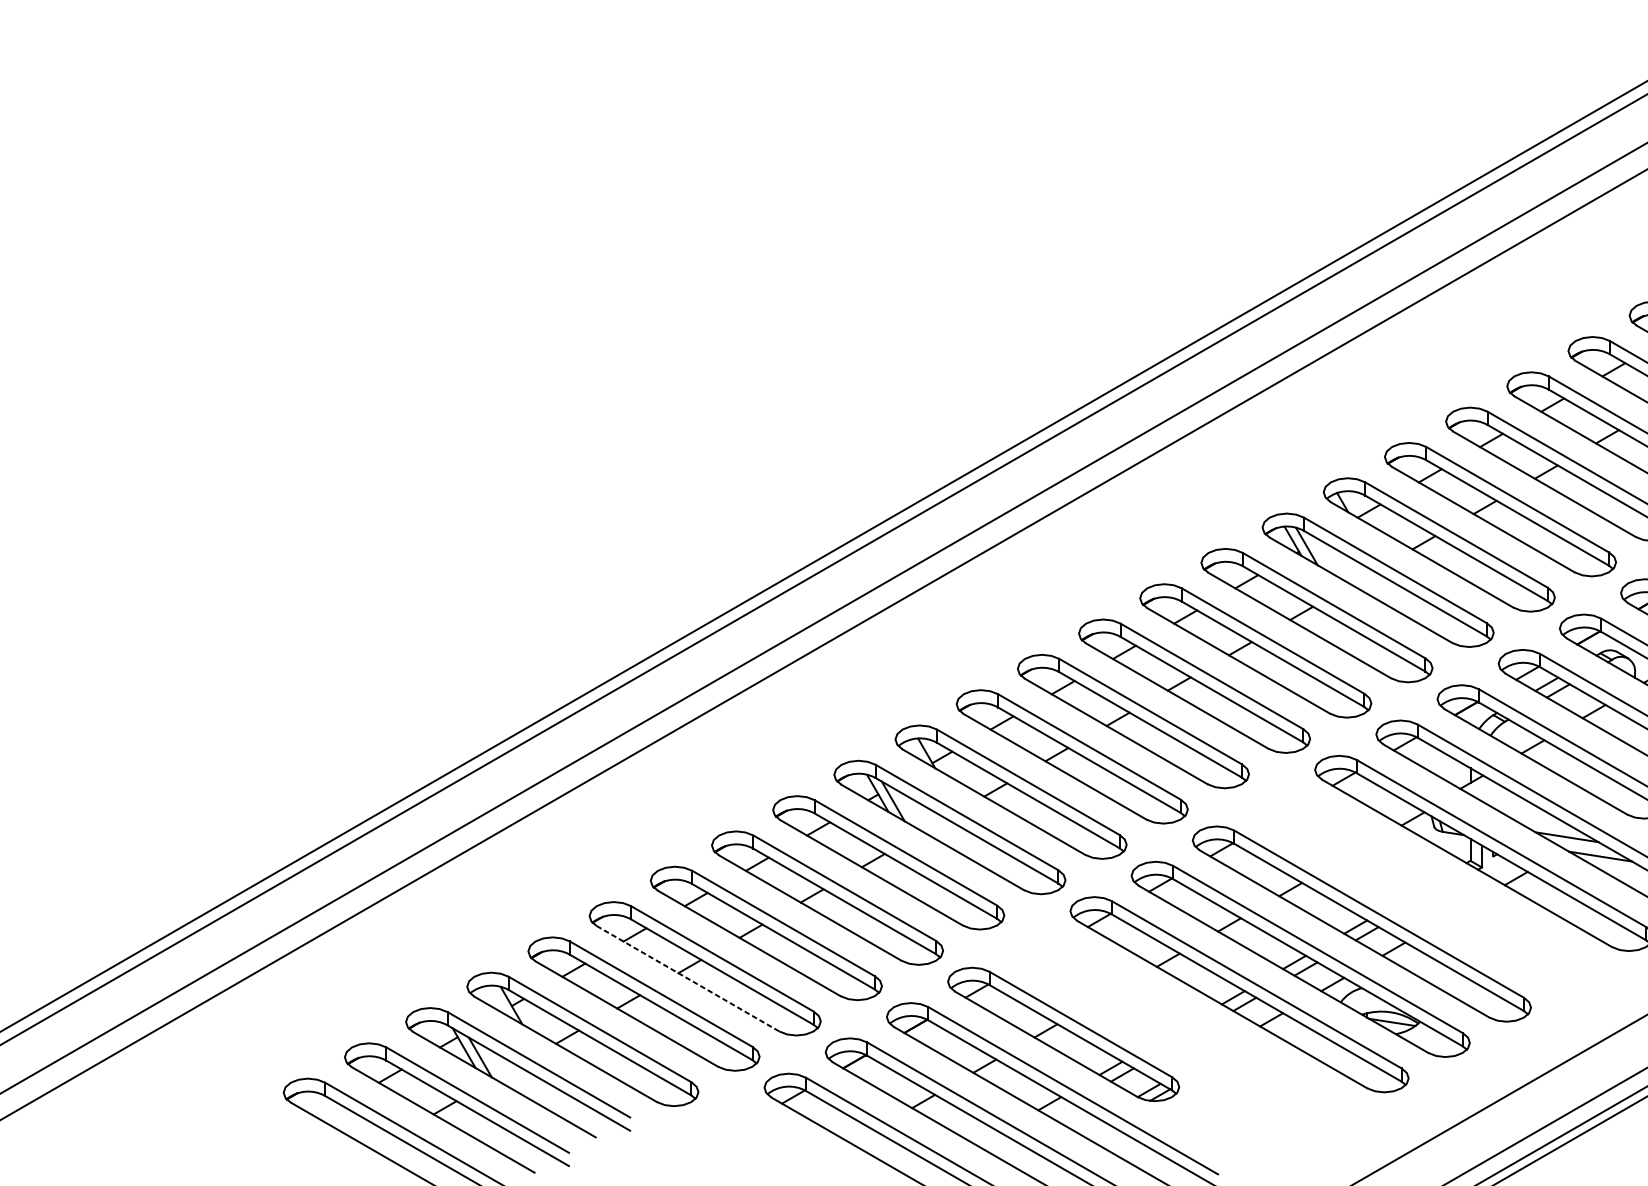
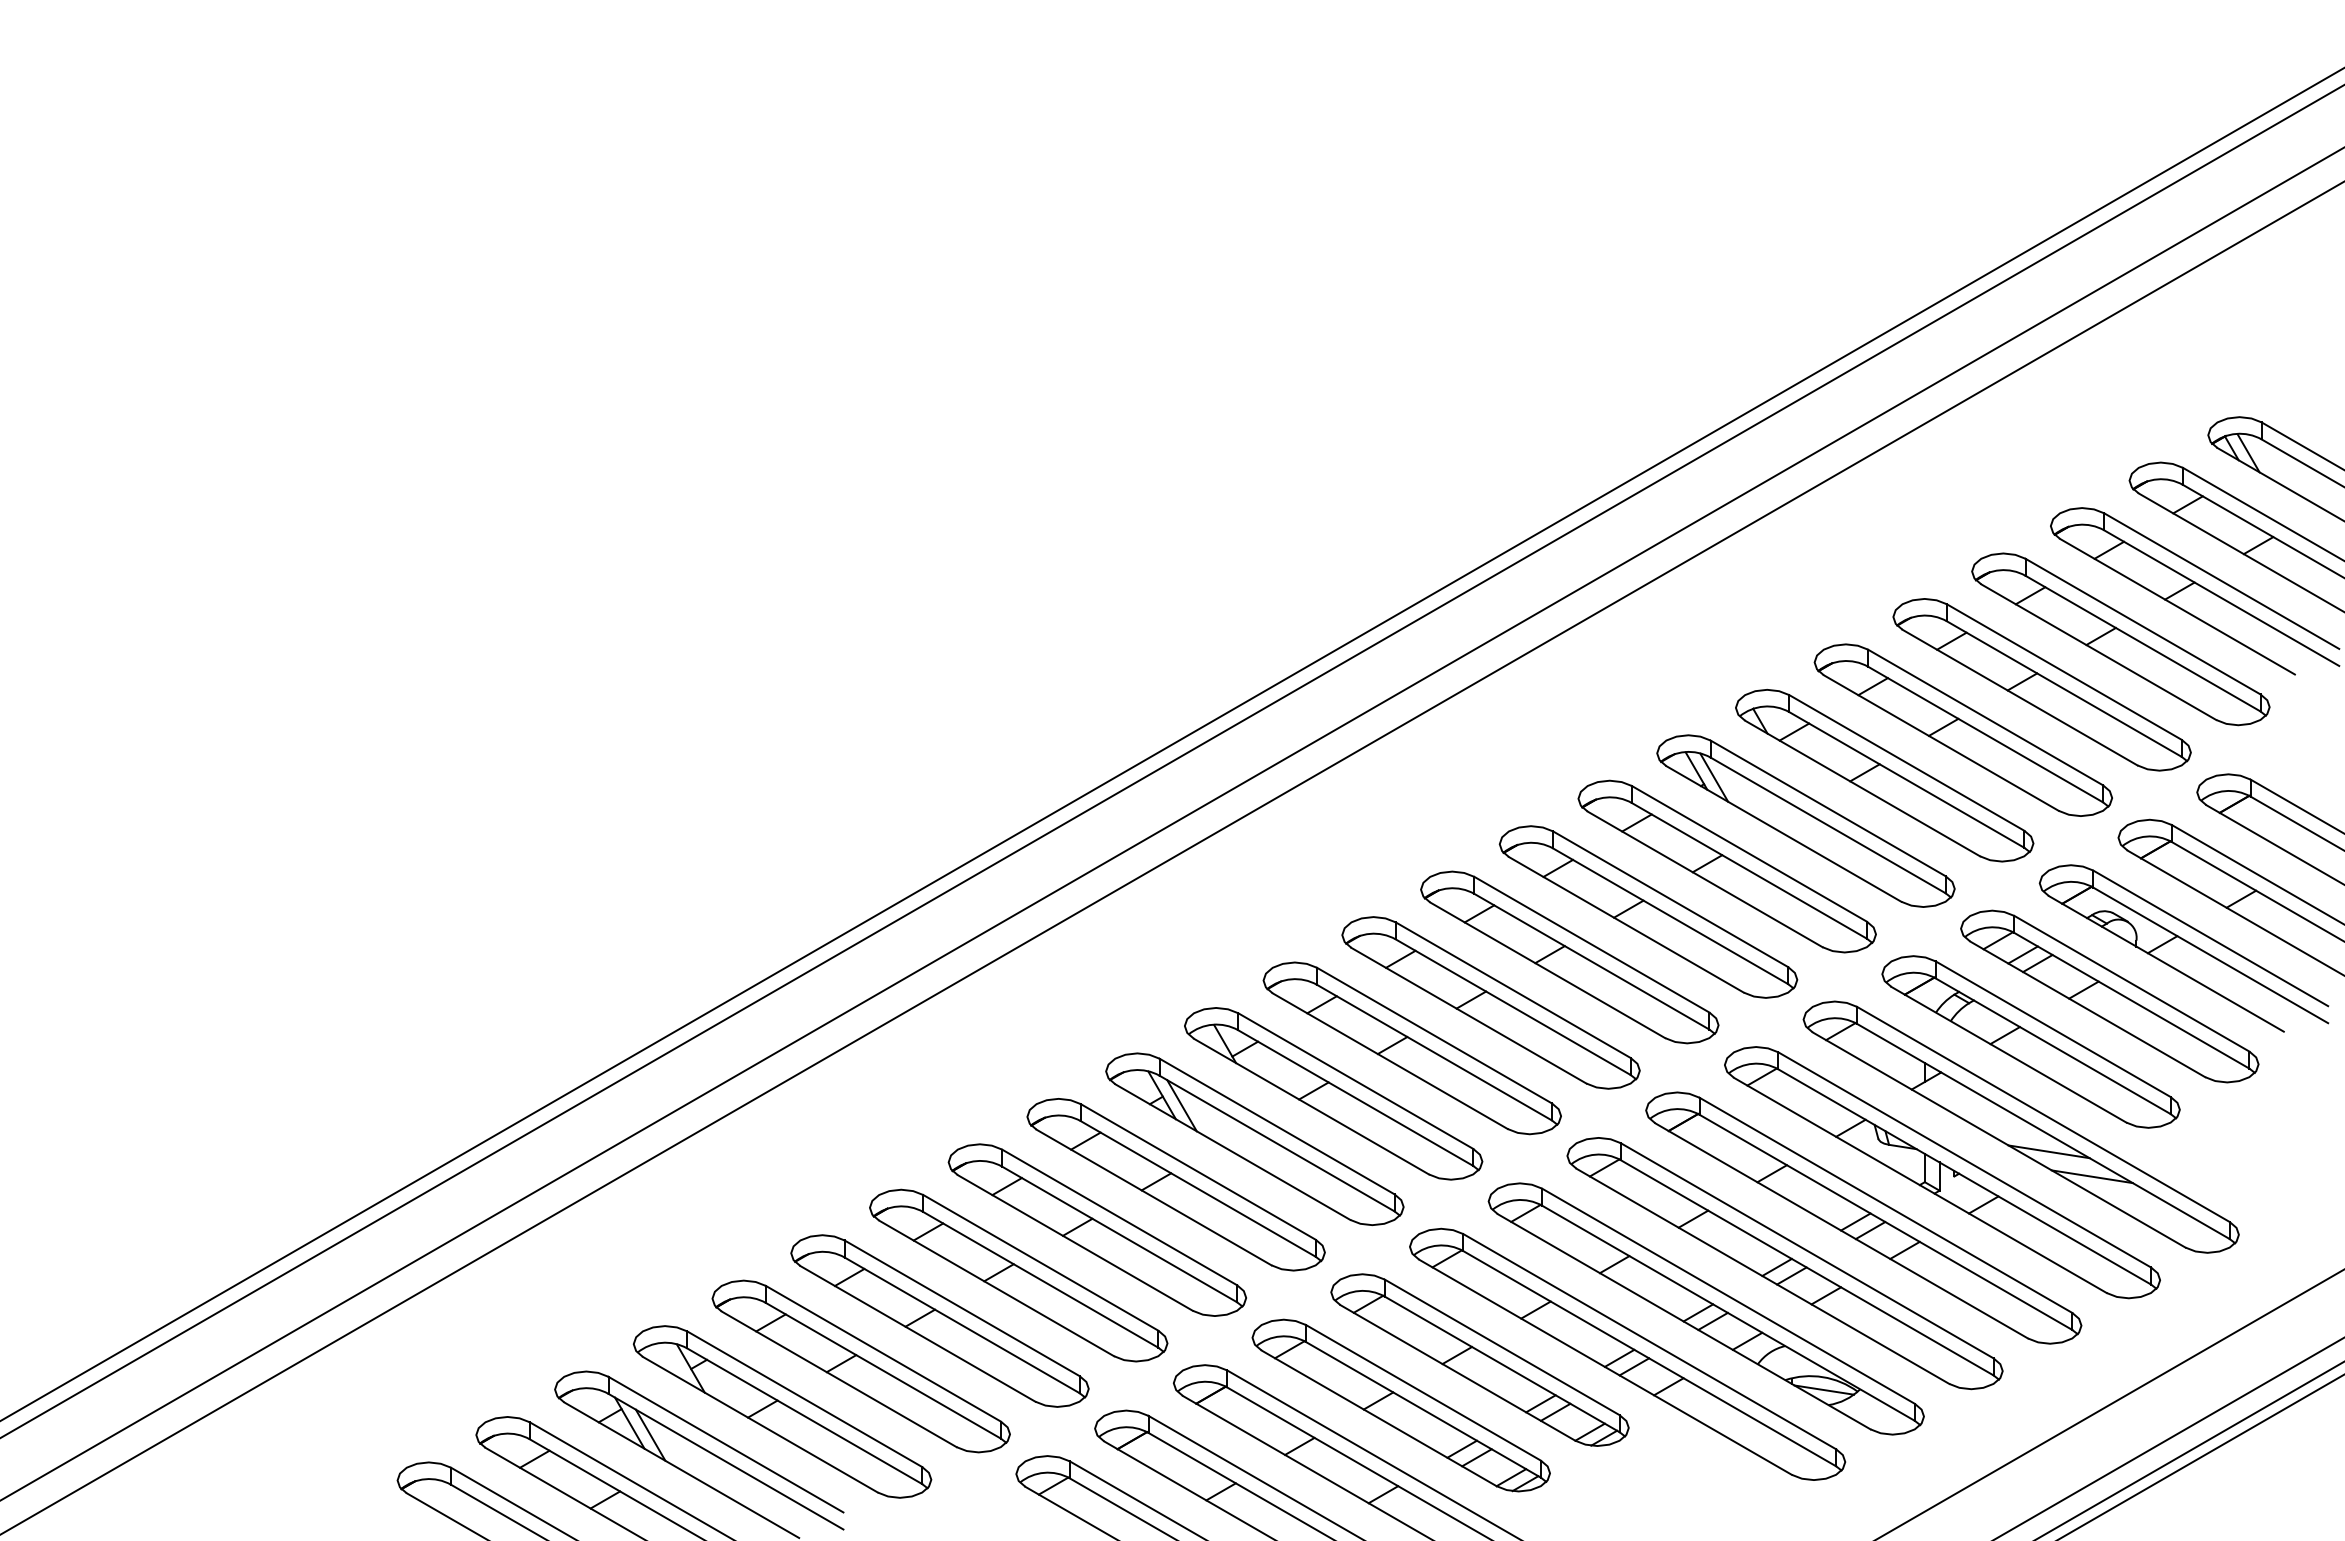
part: (1422, 888) -> (1863, 1217), added
line: (687, 978) -> (917, 1333), dashed -> solid
part: (1124, 998) -> (1479, 1359), added

